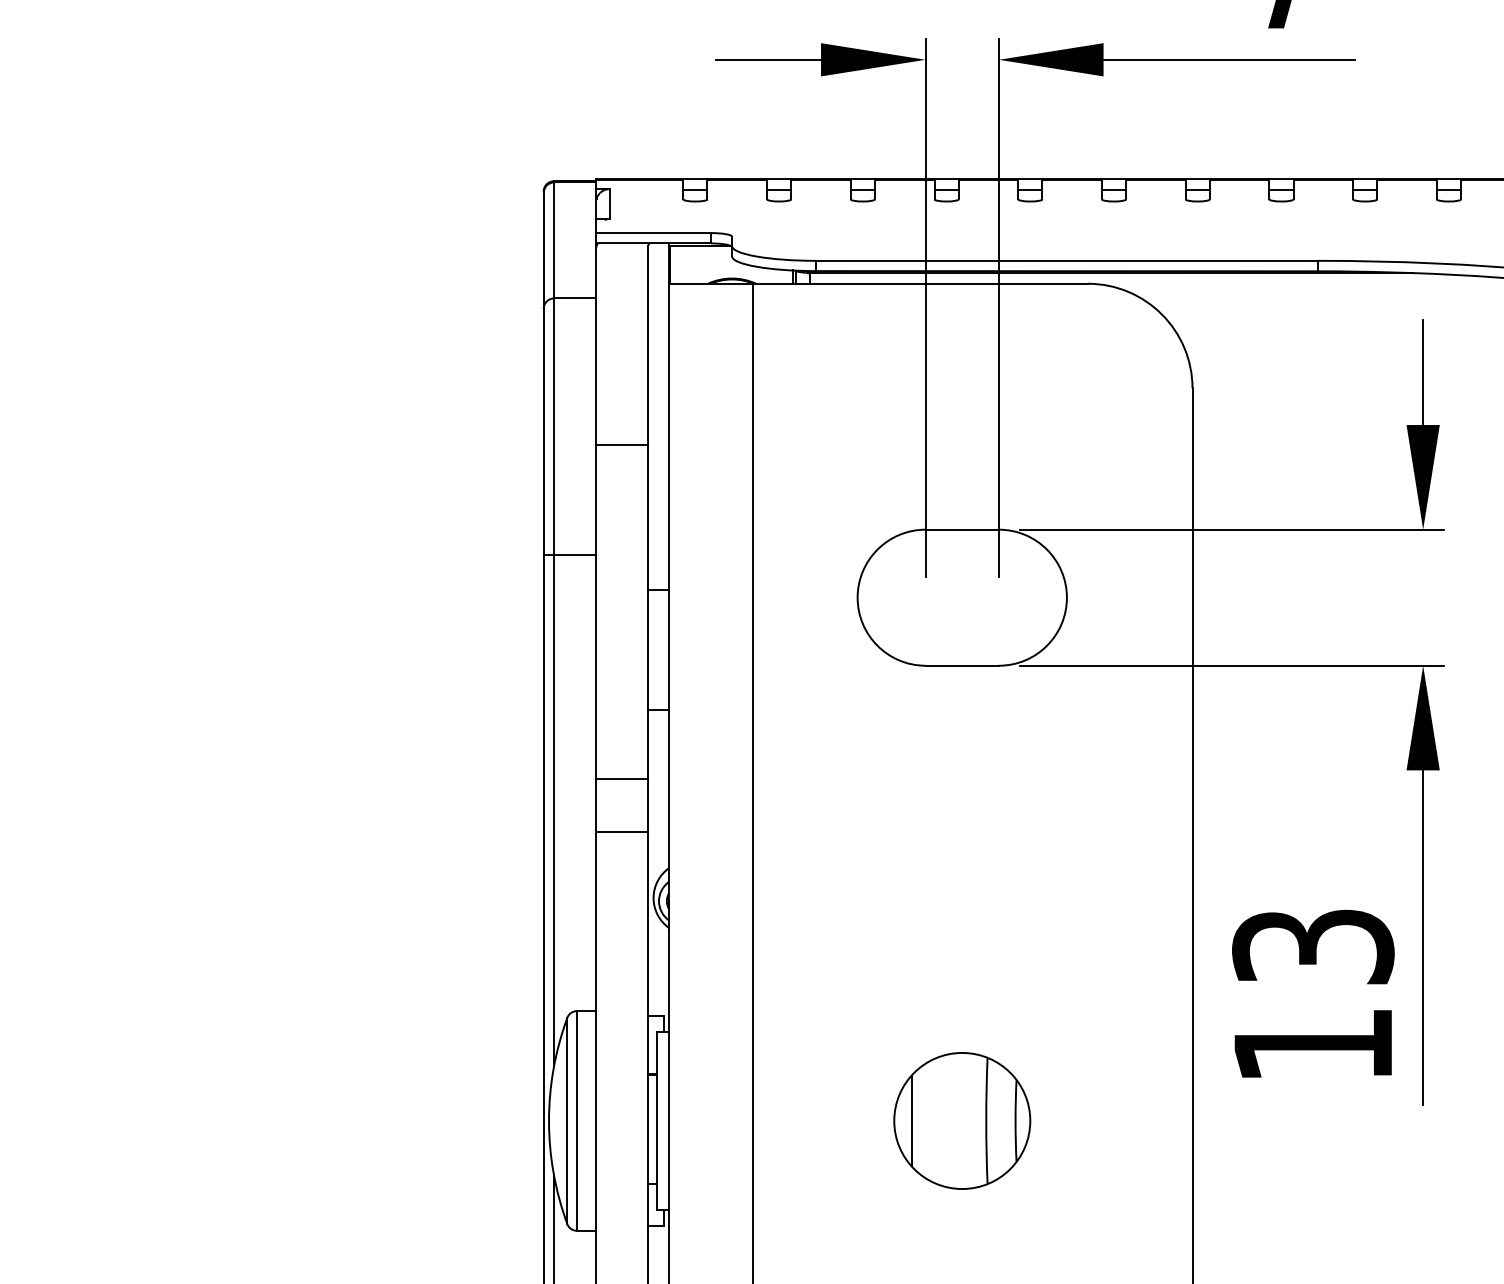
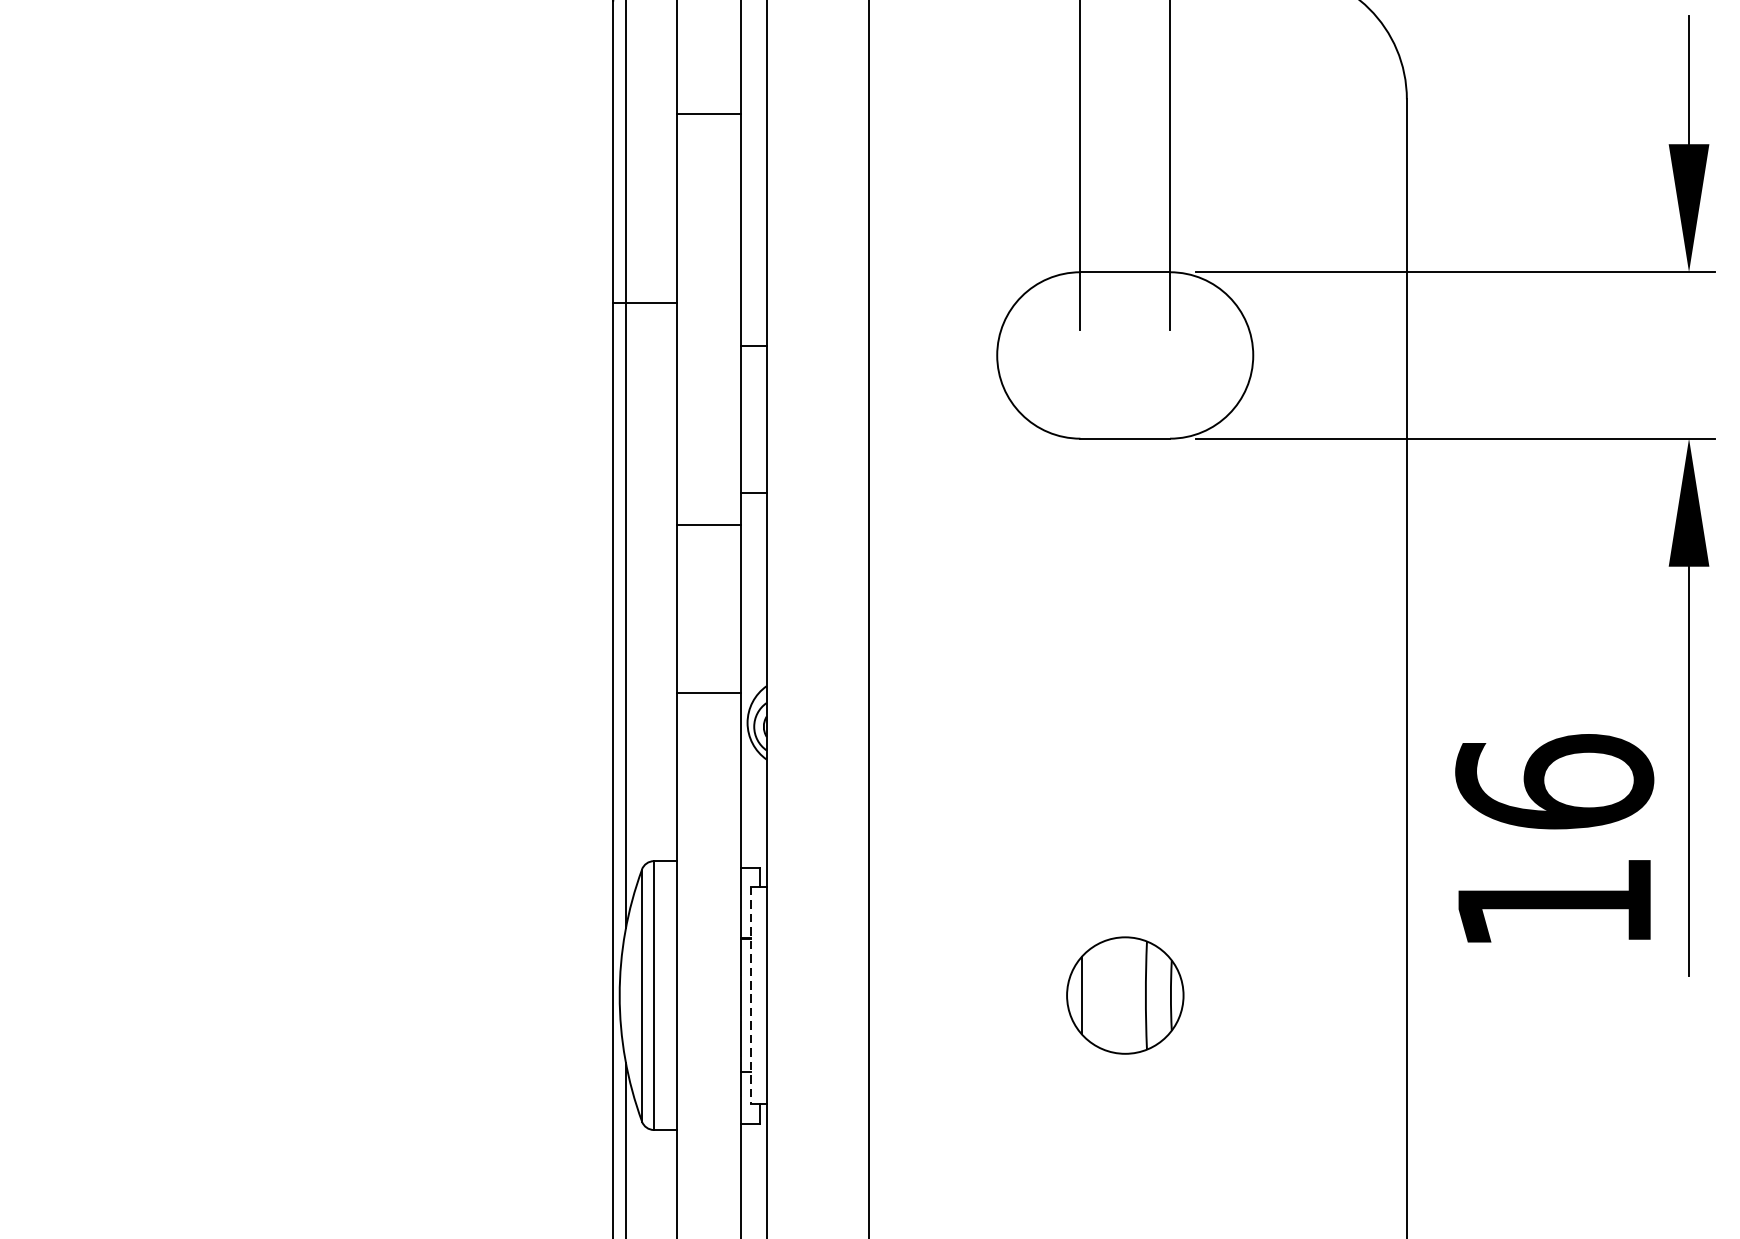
line: (622, 445) -> (709, 114), moved
line: (622, 779) -> (709, 525), moved
line: (622, 831) -> (709, 692), moved
text: (1313, 946) -> (1554, 782), 13 -> 16
line: (656, 1120) -> (751, 994), solid -> dashed
part: (962, 1120) -> (1125, 994), size x0.7

